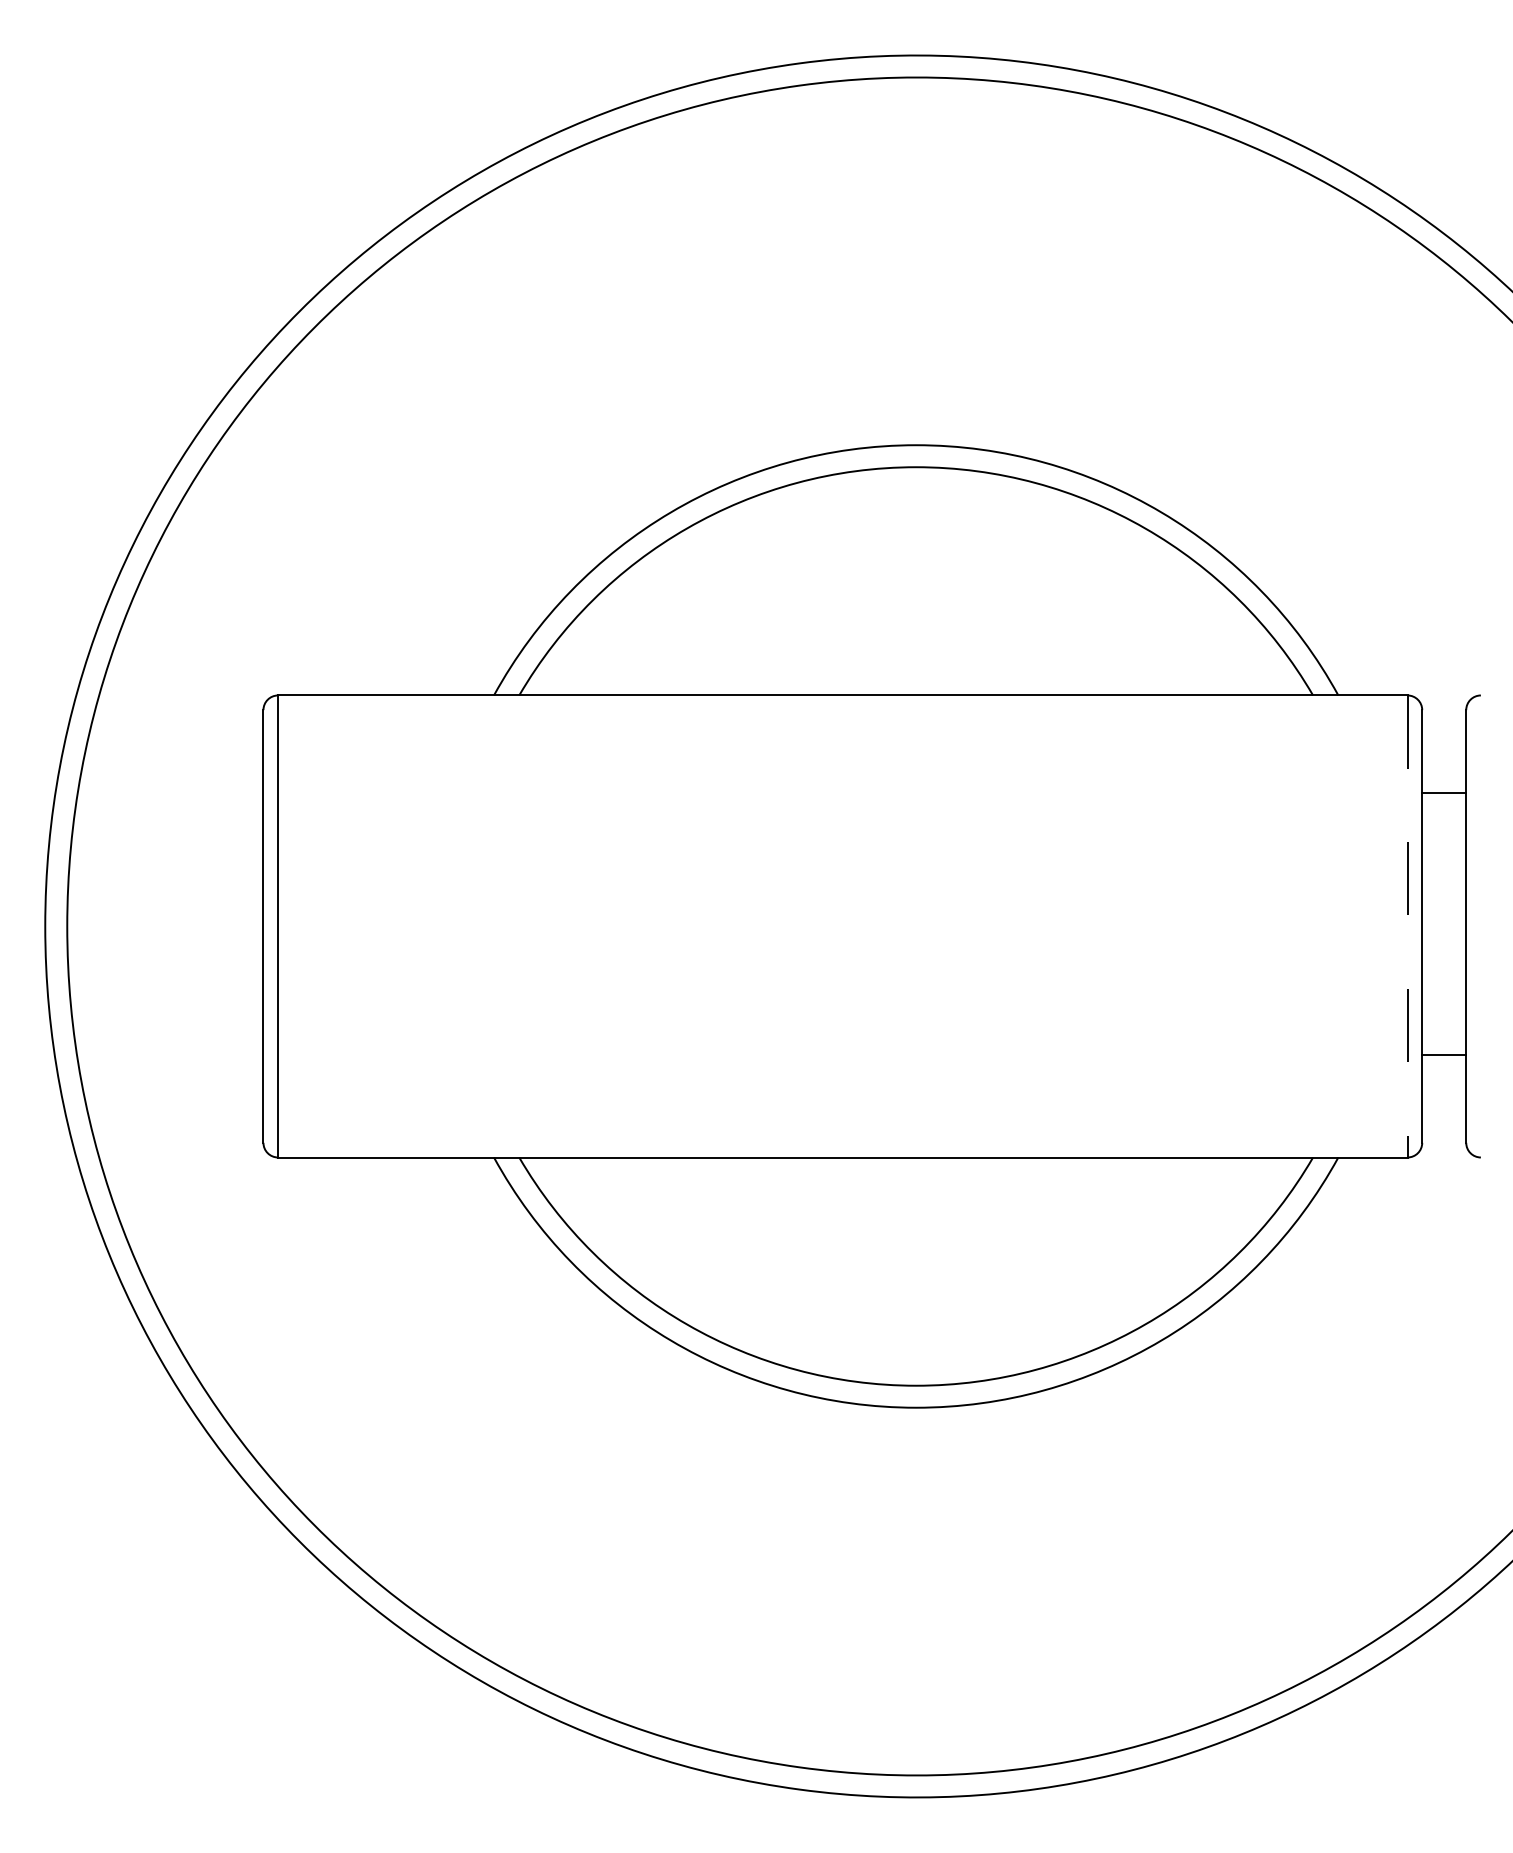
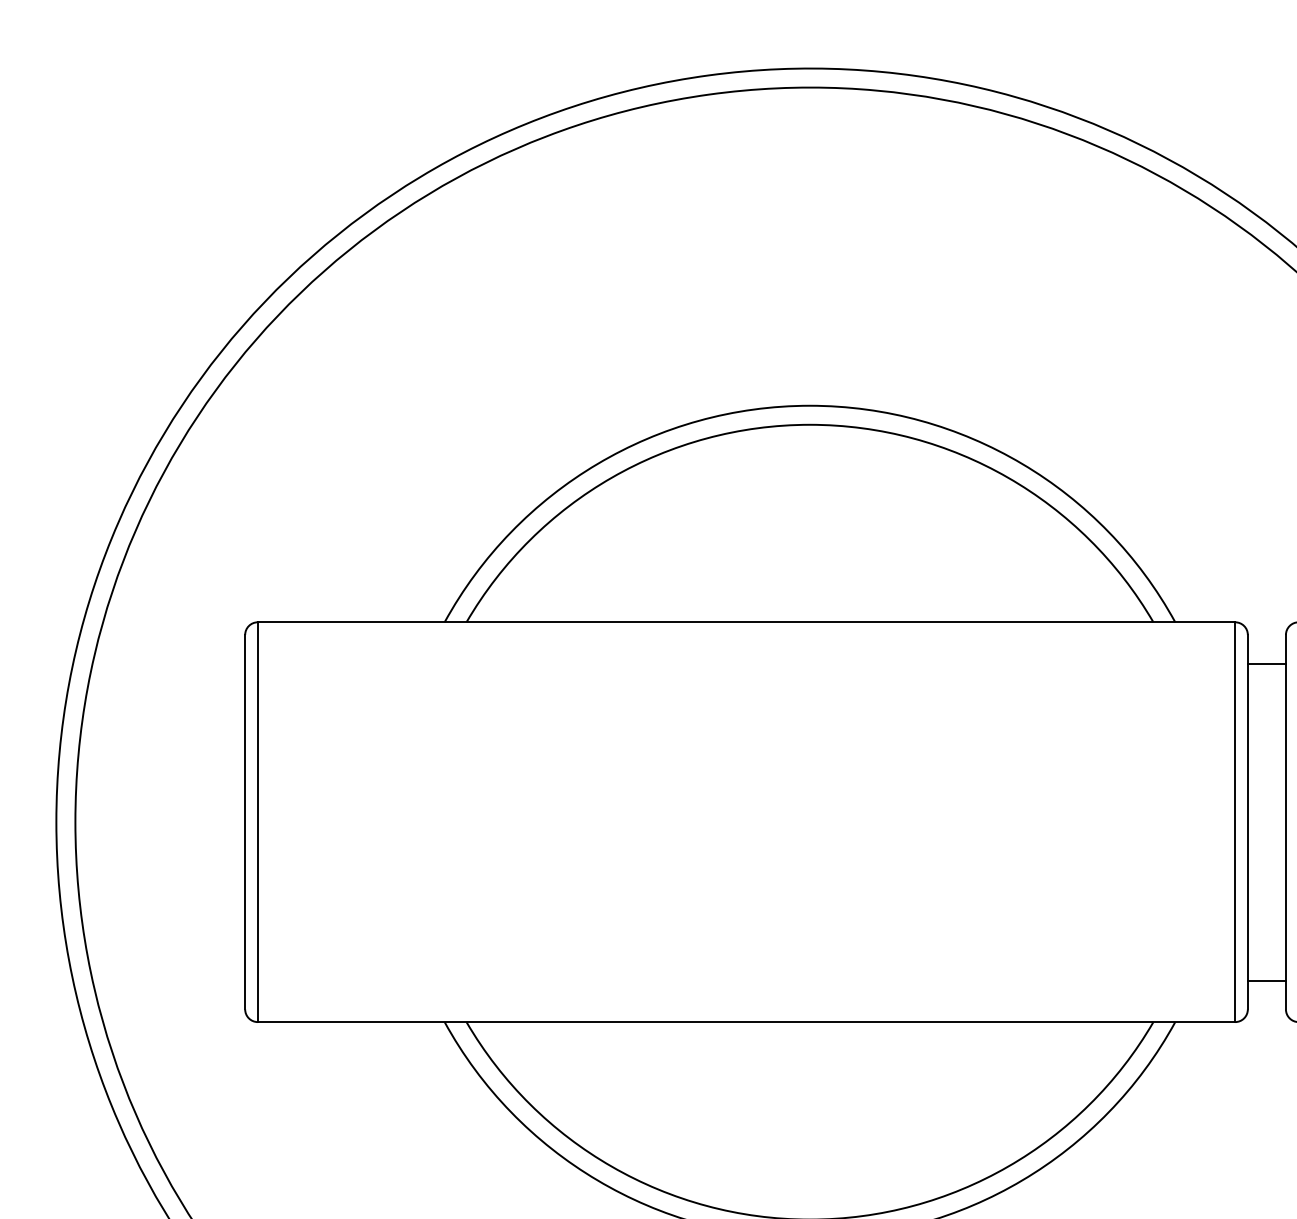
line: (1444, 793) -> (1267, 663), moved
line: (1407, 926) -> (1235, 822), dashed -> solid
line: (1444, 1054) -> (1267, 980), moved

